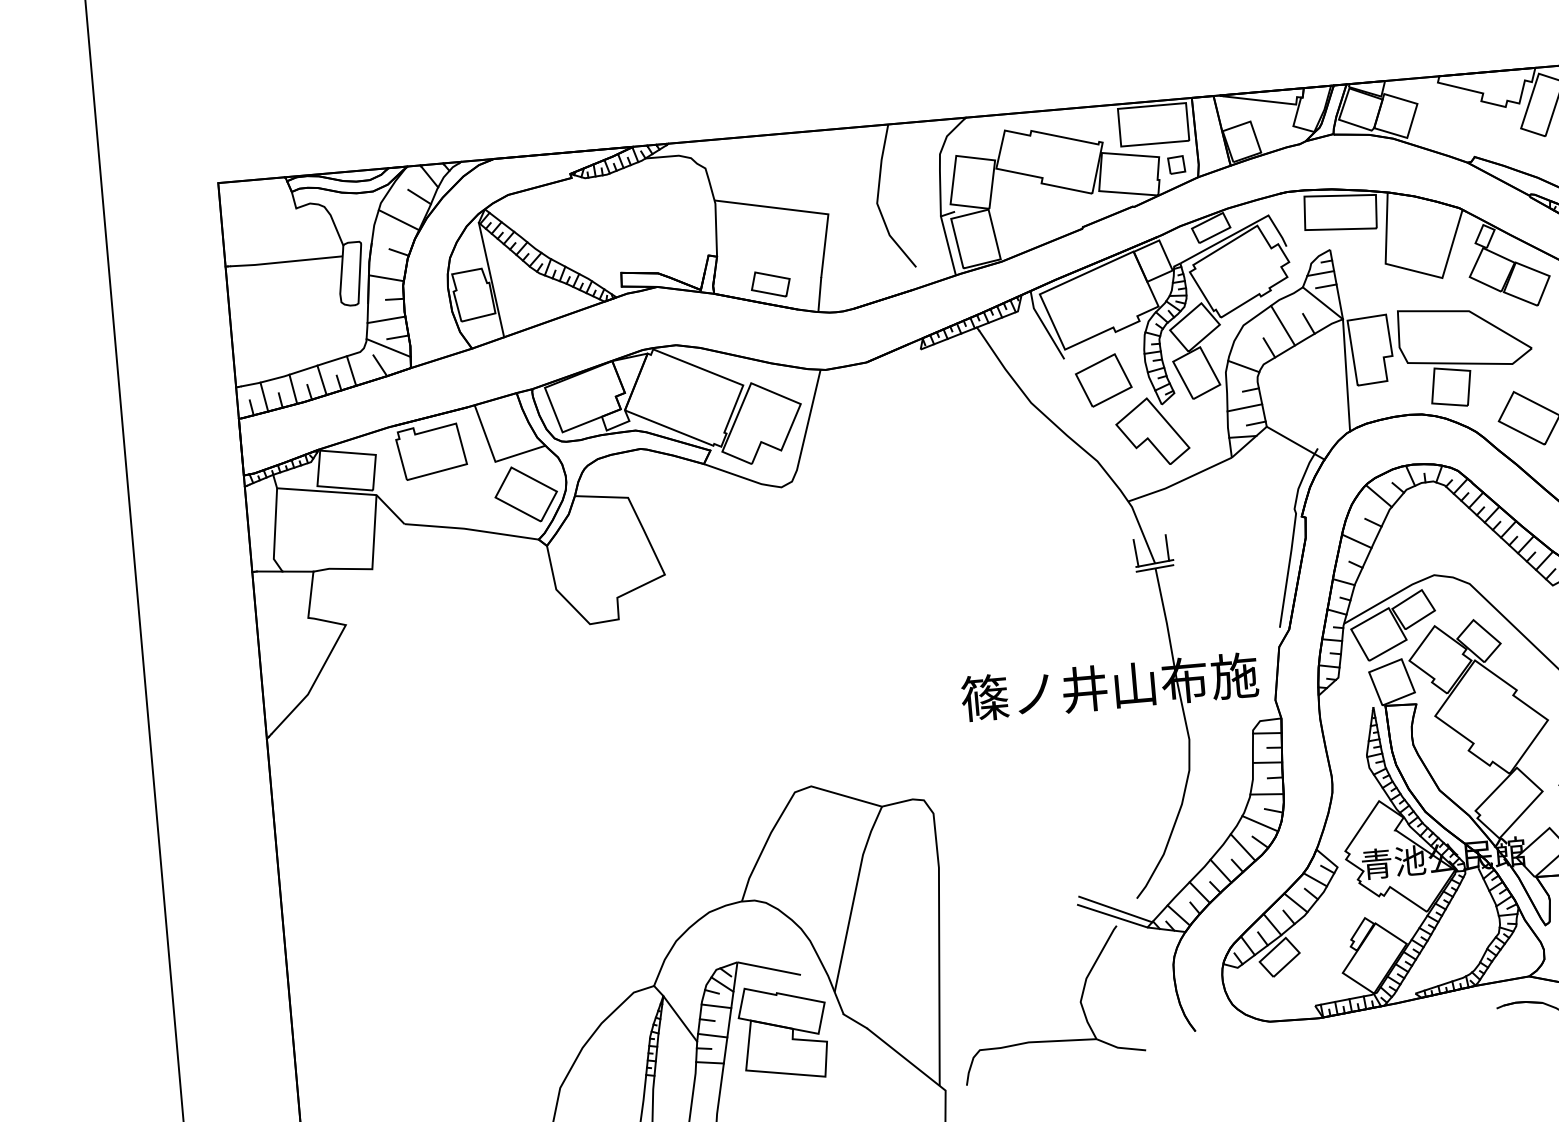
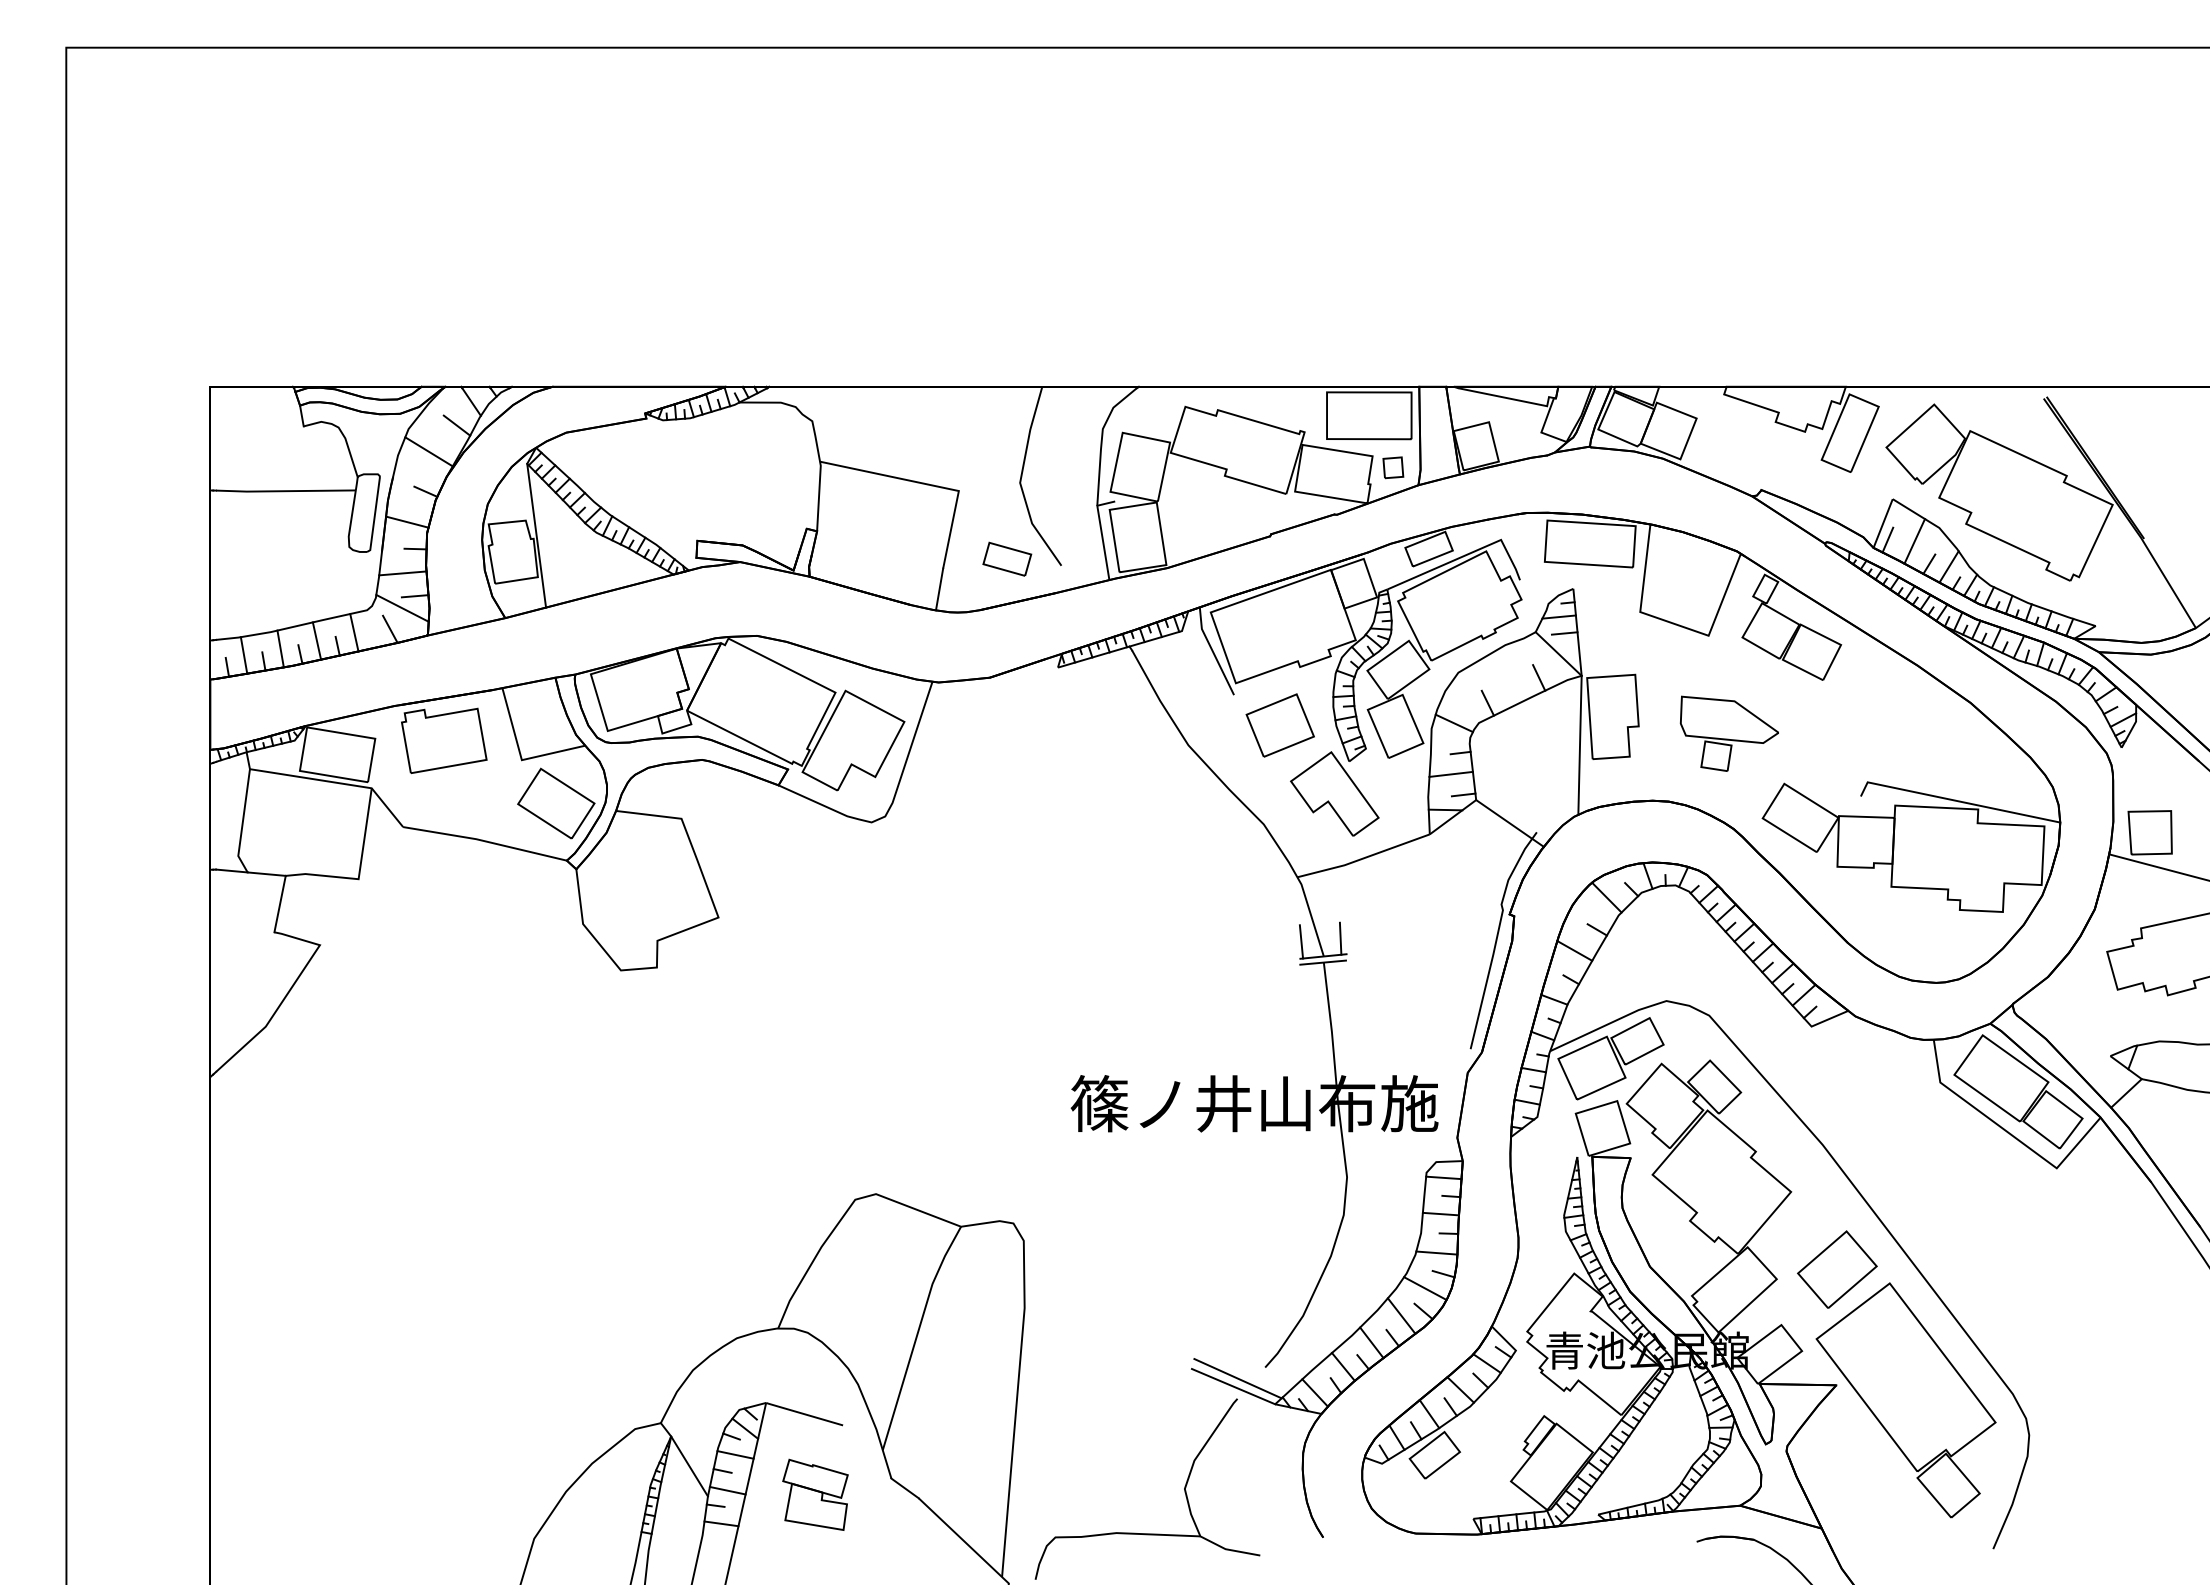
part: (770, 283) -> (1007, 558), moved
line: (1282, 325) -> (1506, 677), removed
part: (1466, 355) -> (1729, 733), size x0.6
part: (783, 1032) -> (815, 1494), size x0.6

